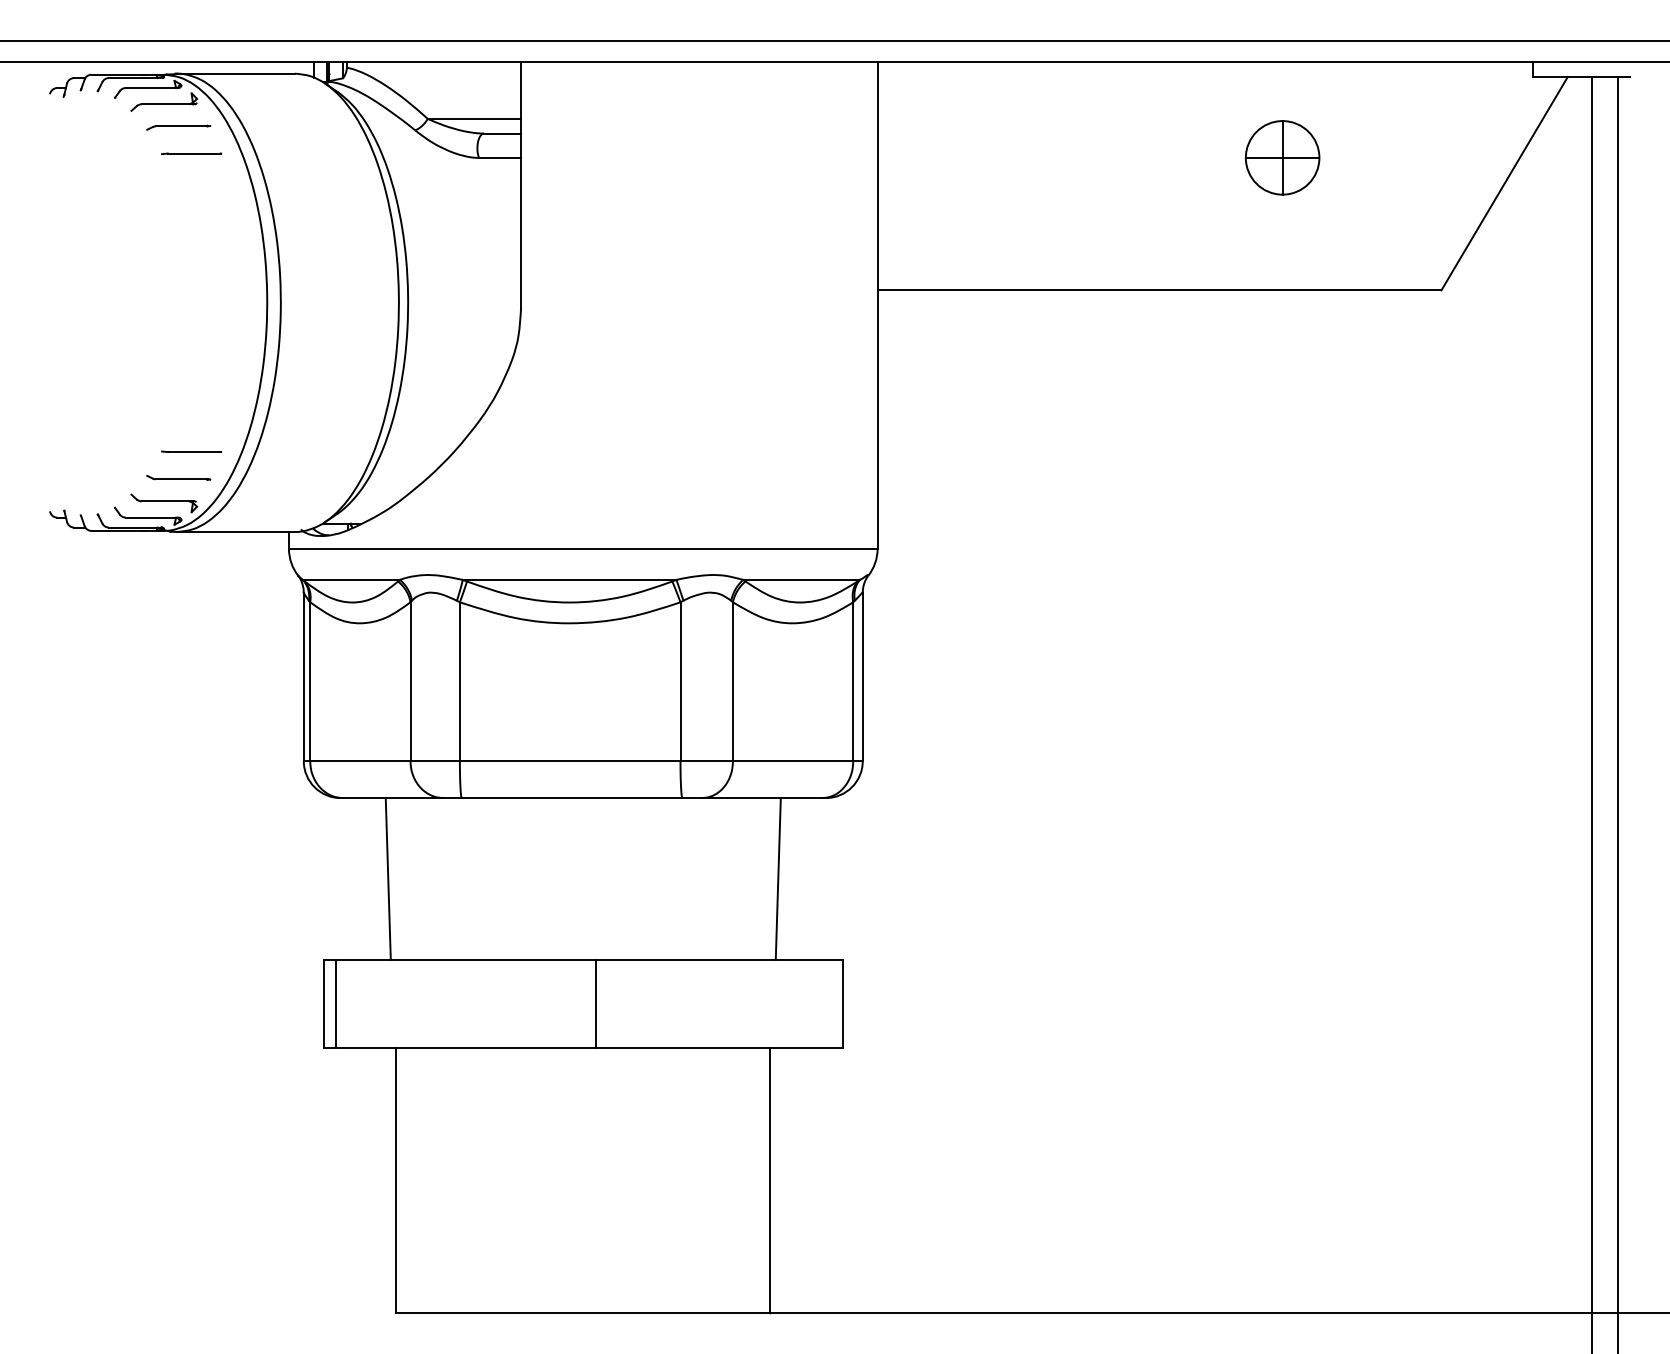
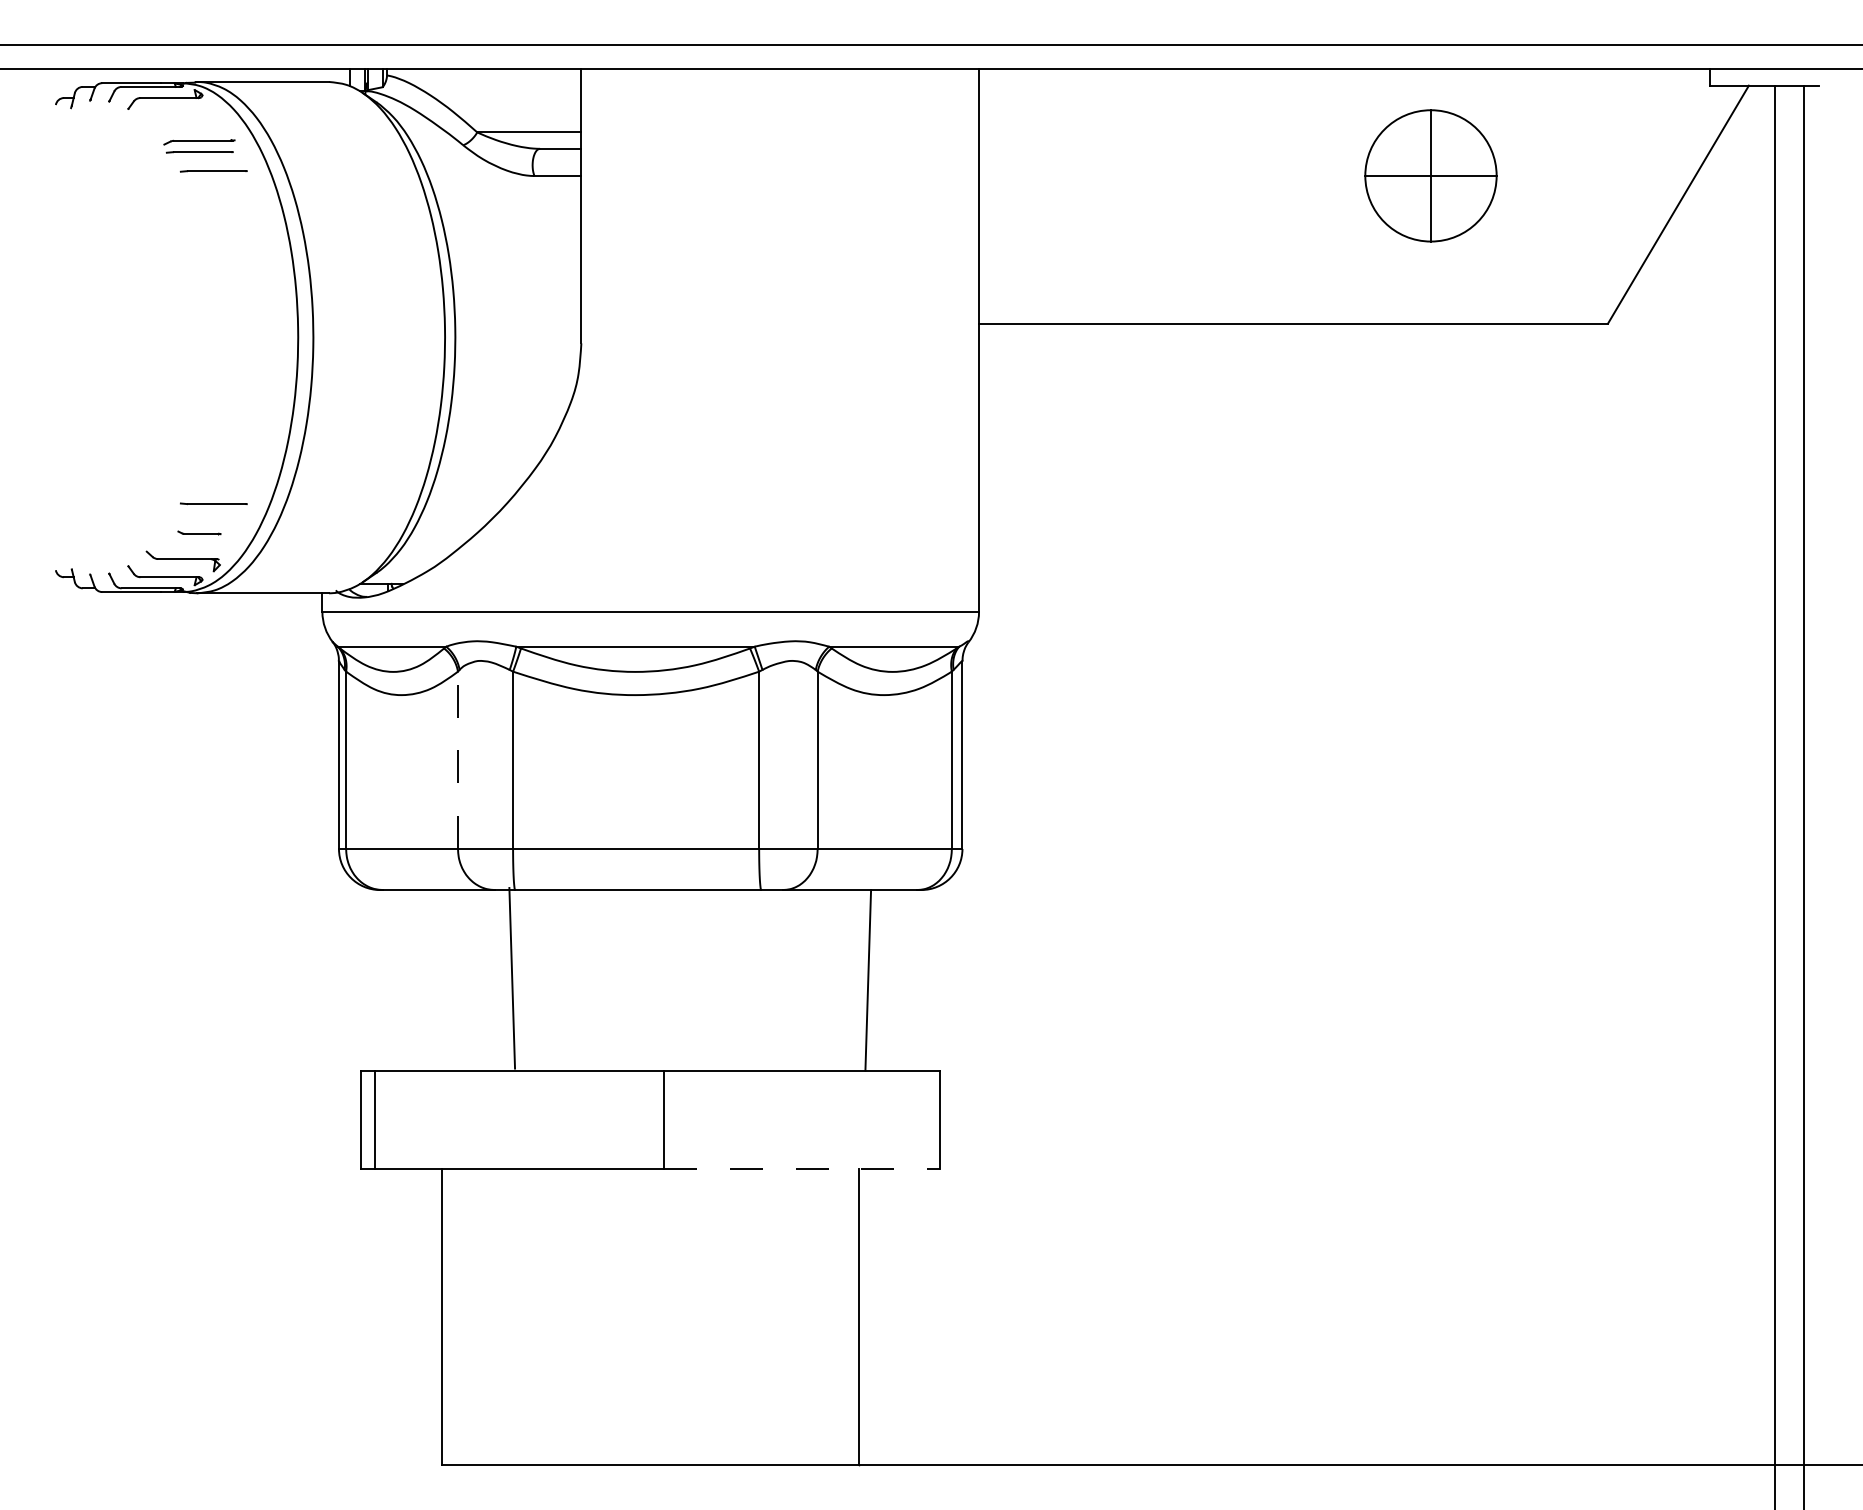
part: (163, 101) -> (182, 113), removed
line: (178, 136) -> (199, 152), added
part: (1282, 157) -> (1430, 175), size x1.6
part: (178, 477) -> (199, 532), size x0.6
line: (410, 681) -> (458, 760), solid -> dashed
line: (388, 879) -> (512, 978), moved
line: (719, 1048) -> (802, 1169), solid -> dashed

